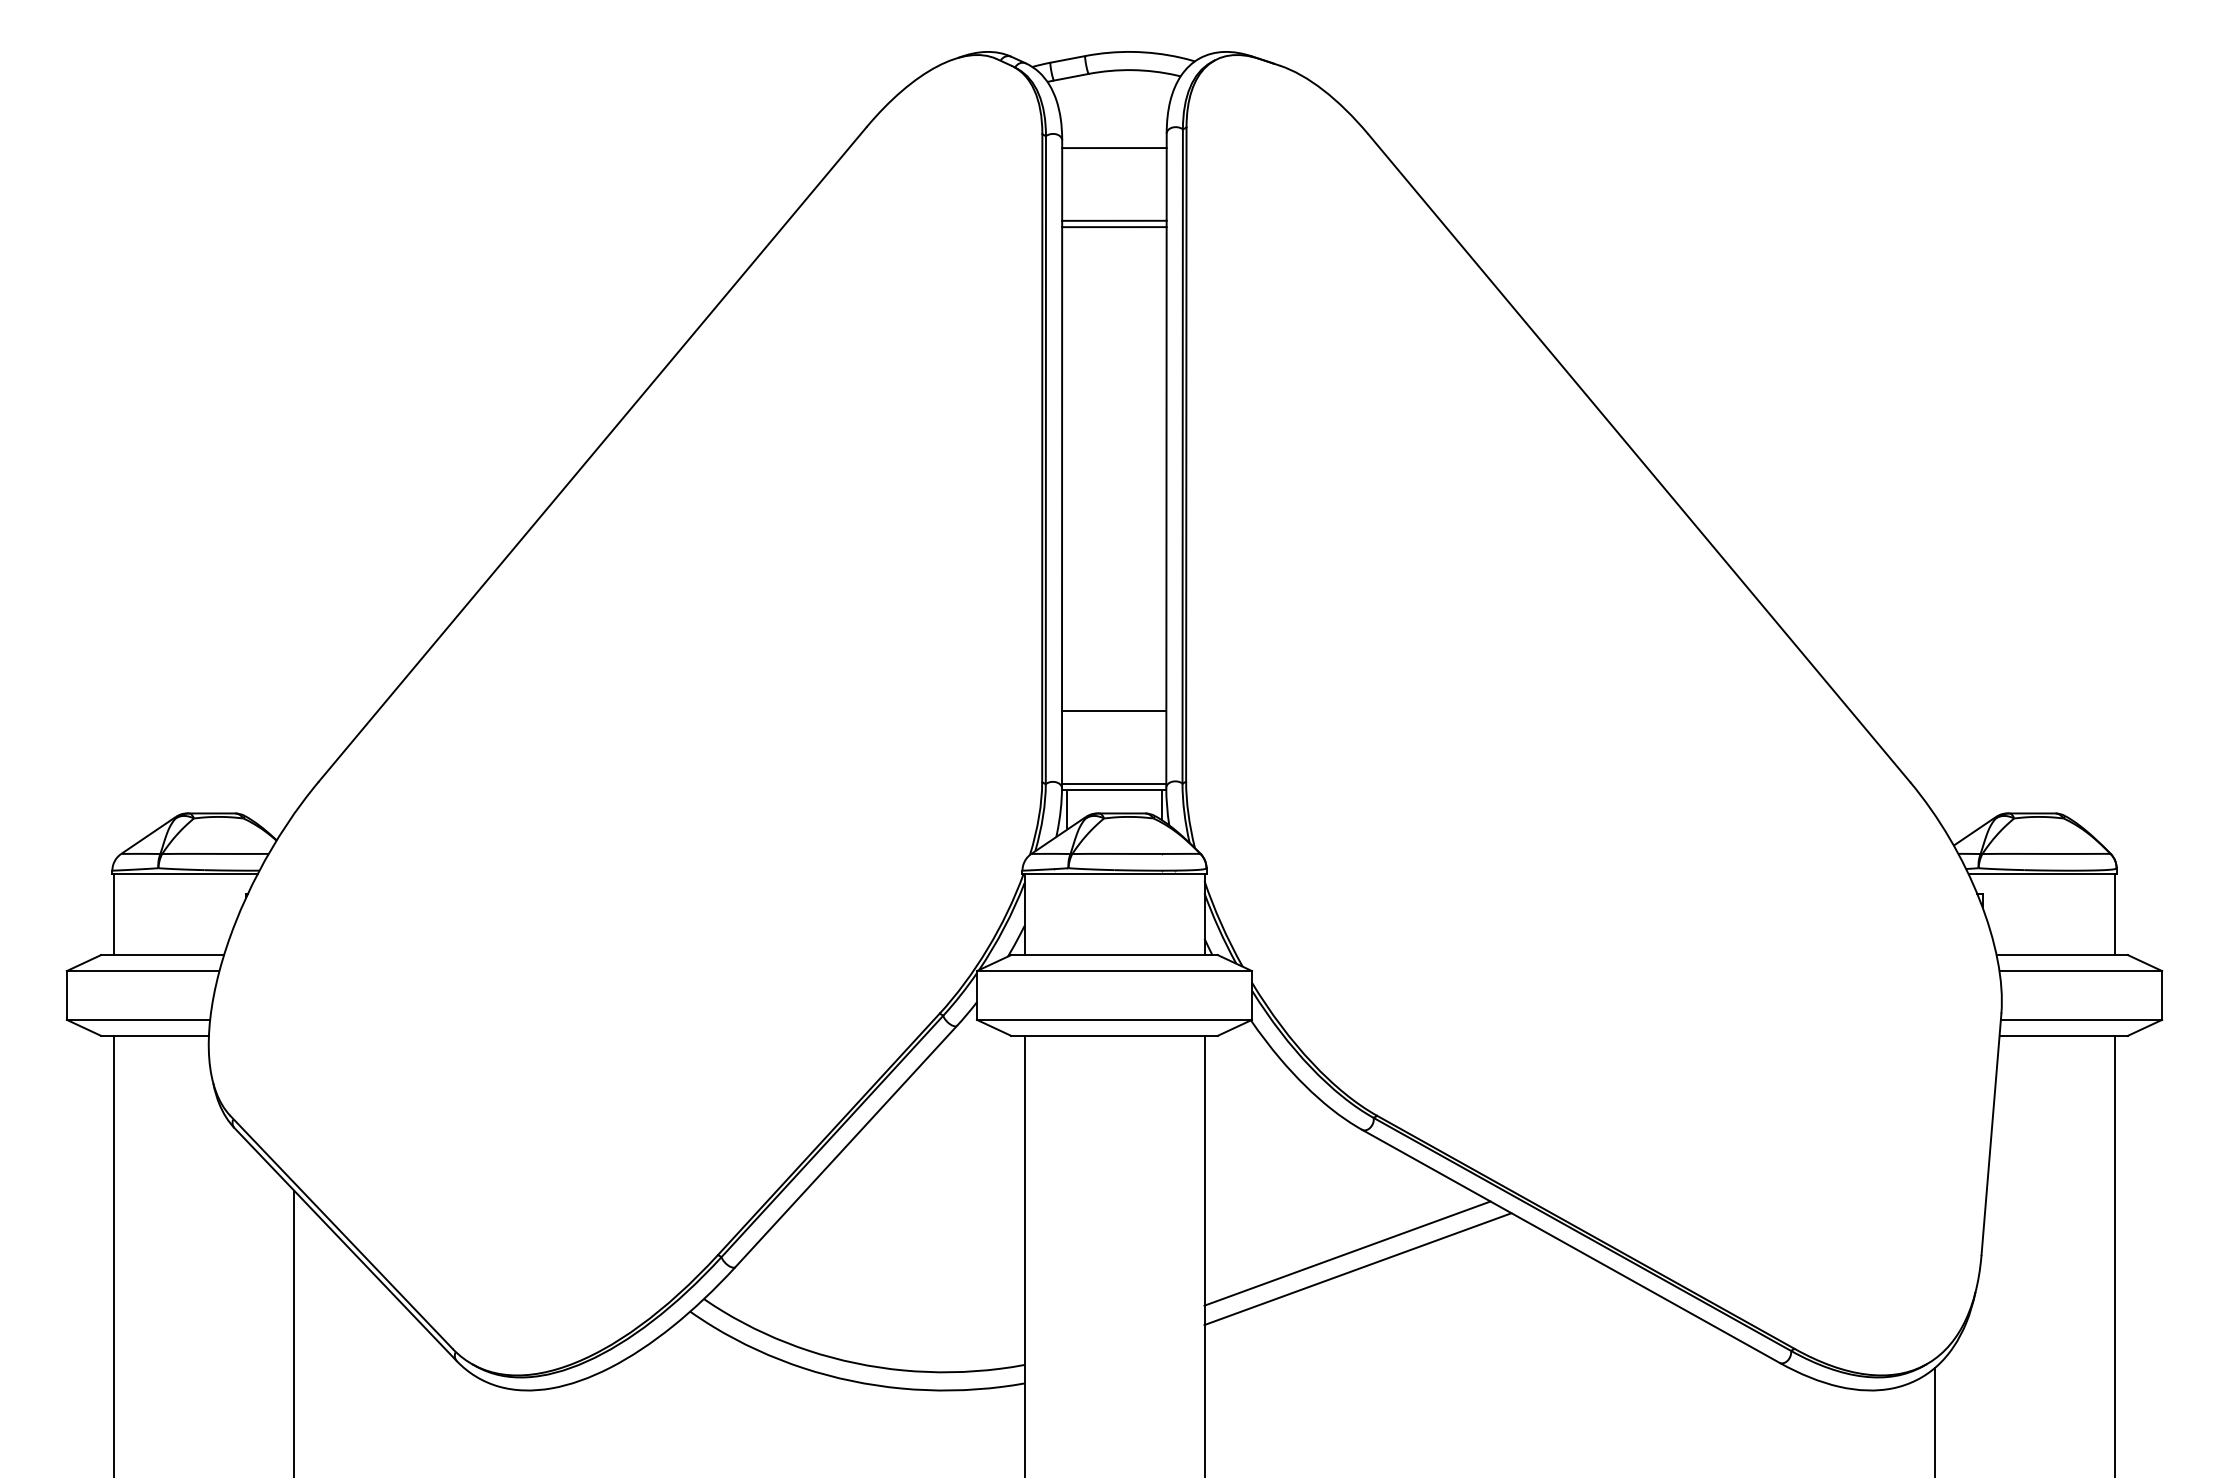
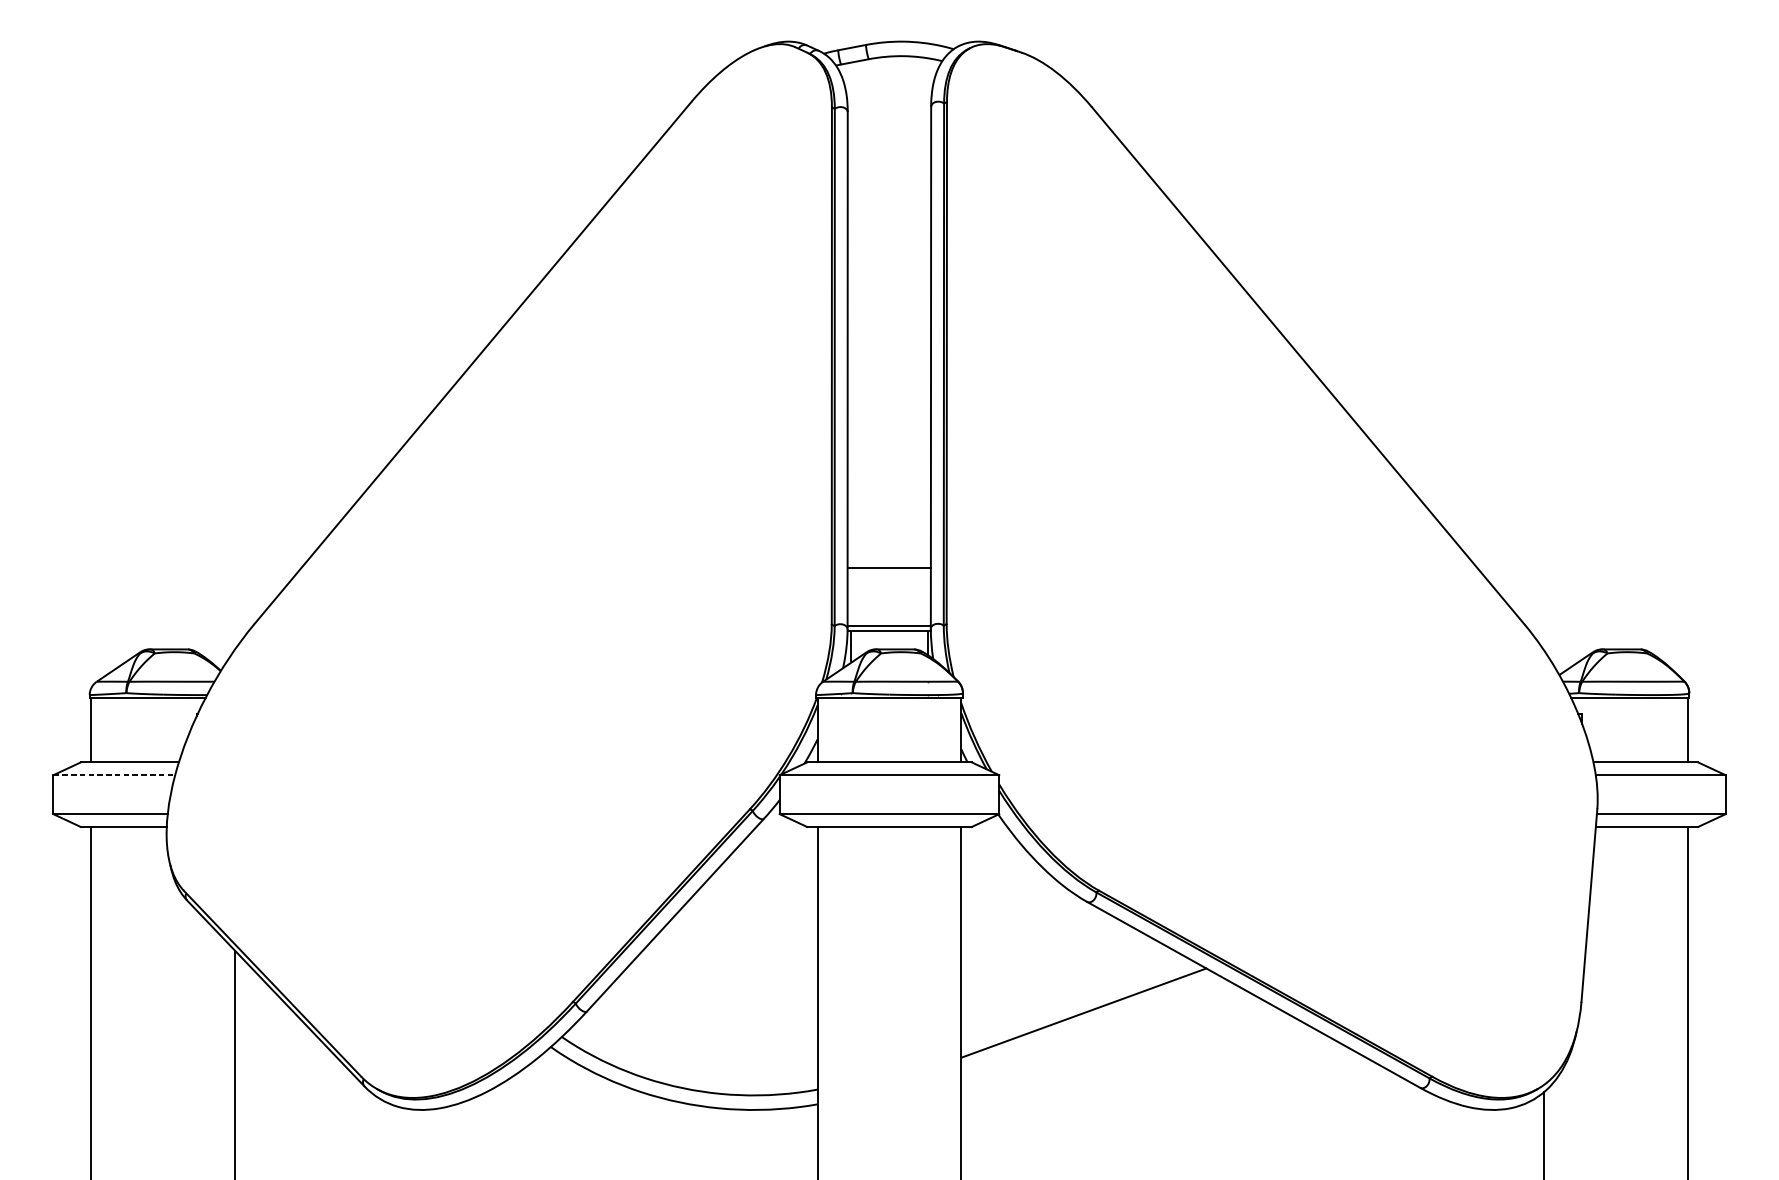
line: (1114, 148) -> (889, 118), removed
line: (1114, 220) -> (889, 176), removed
line: (1114, 227) -> (889, 181), removed
line: (143, 971) -> (114, 775), solid -> dashed
line: (1347, 1253) -> (1075, 1000), removed

